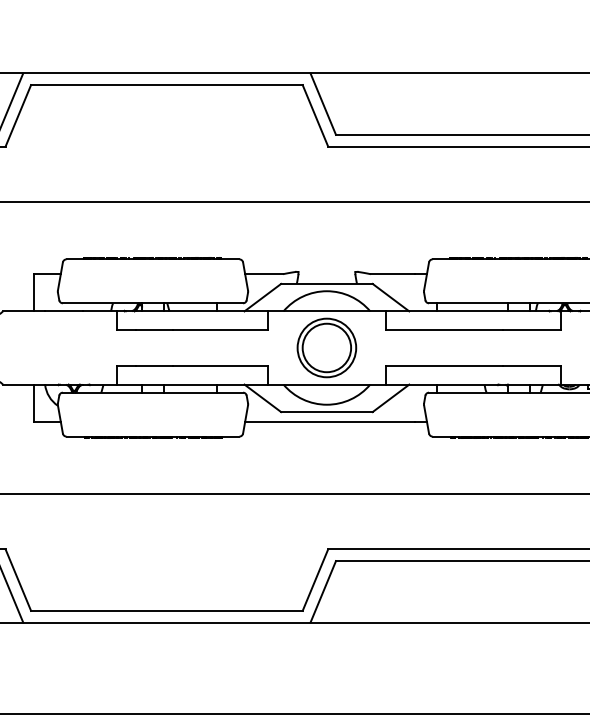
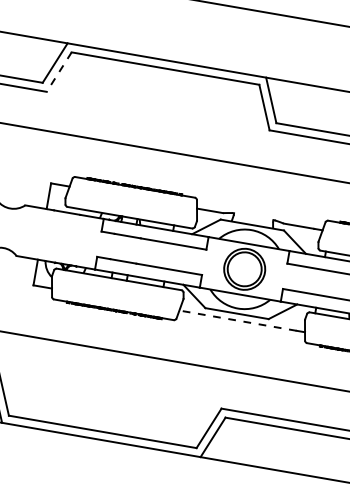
line: (18, 116) -> (59, 72), solid -> dashed
line: (329, 421) -> (237, 320), solid -> dashed

